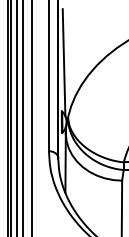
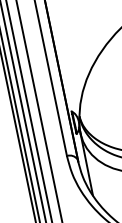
line: (63, 62) -> (62, 60), removed

